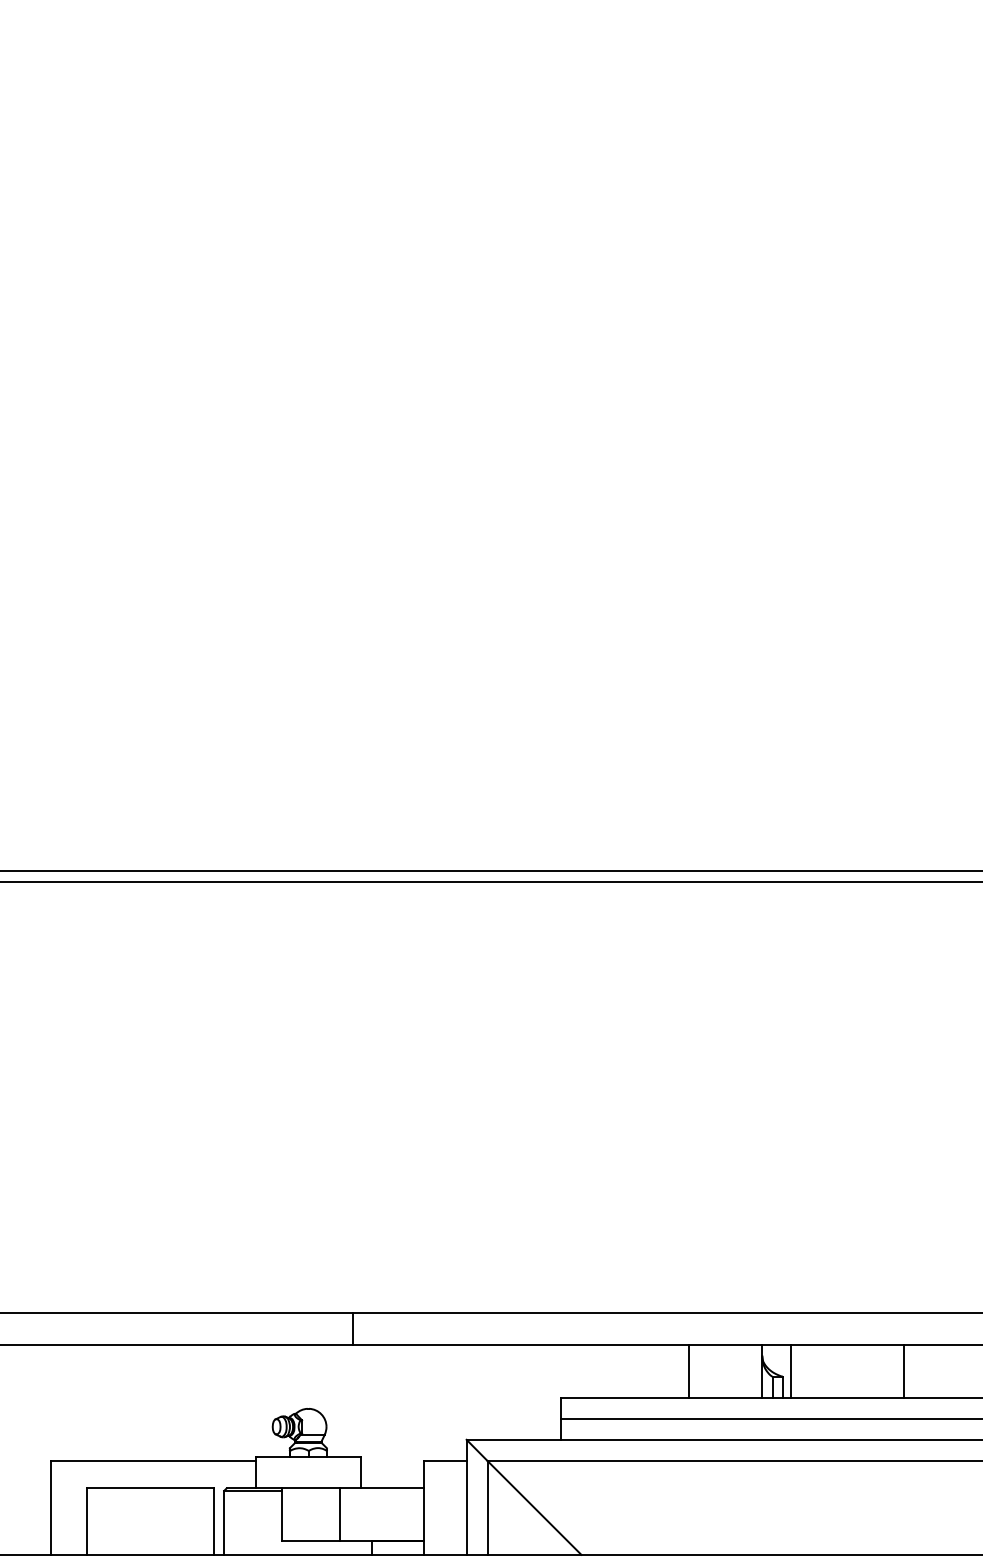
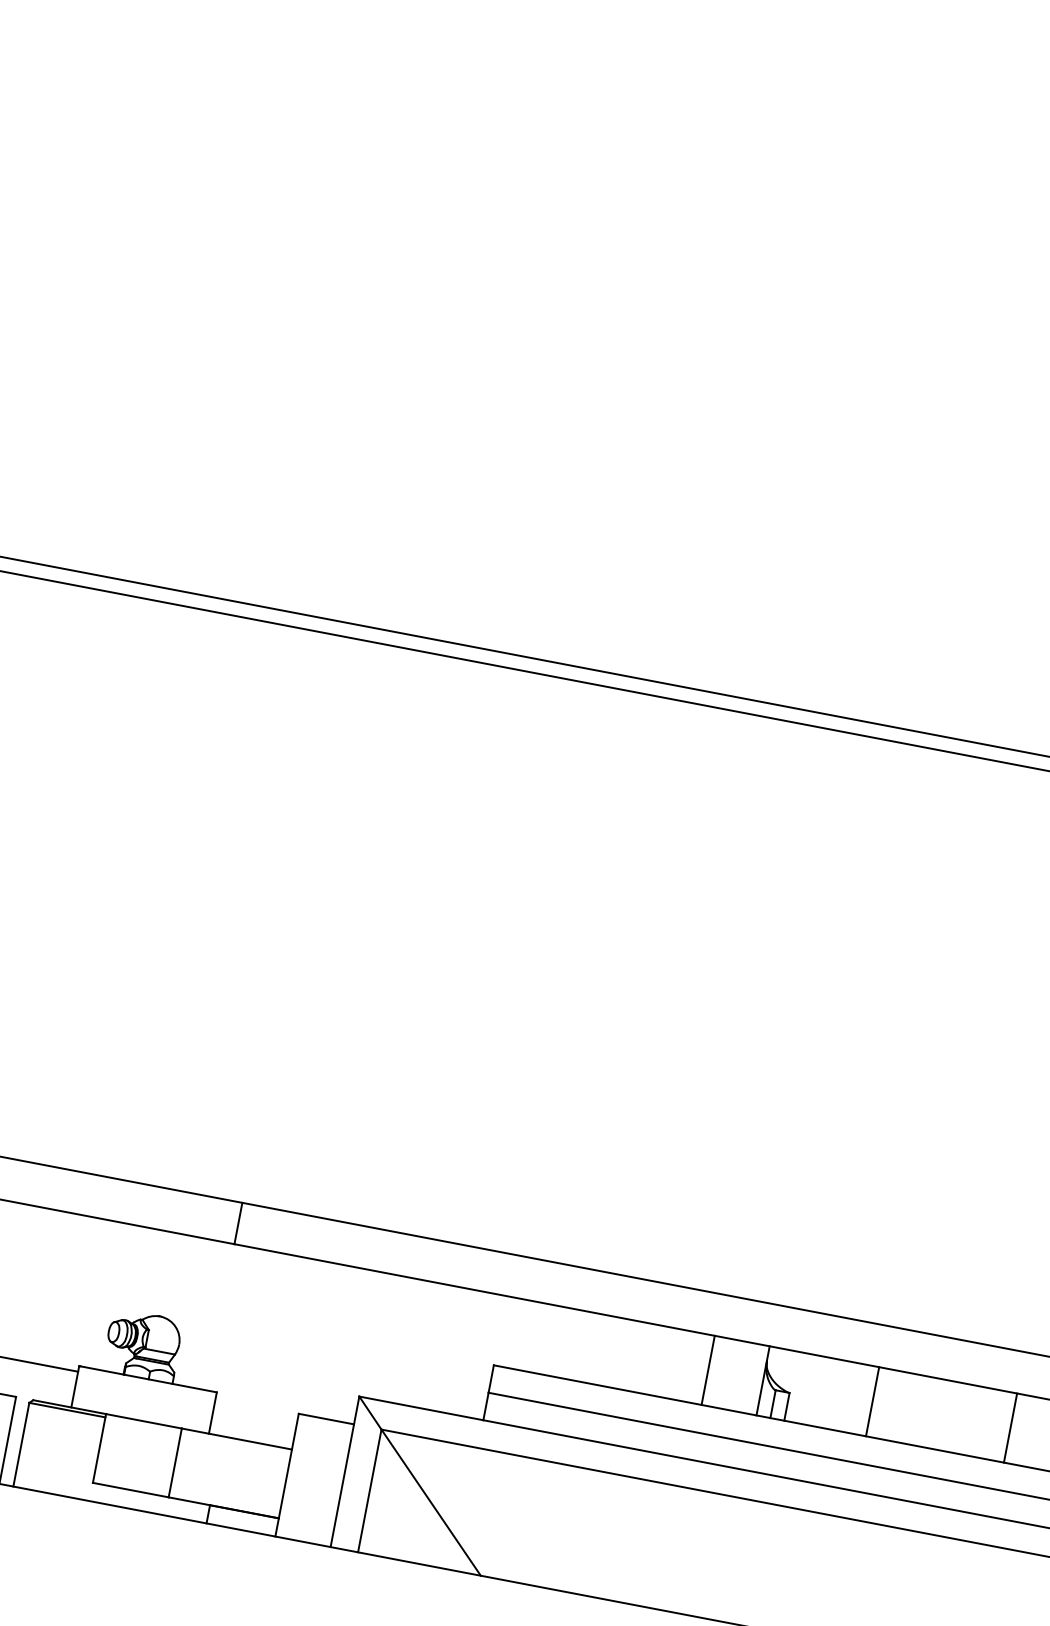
line: (689, 1371) -> (708, 1370), moved
line: (790, 1371) -> (872, 1401), moved
line: (904, 1371) -> (1010, 1428), moved

